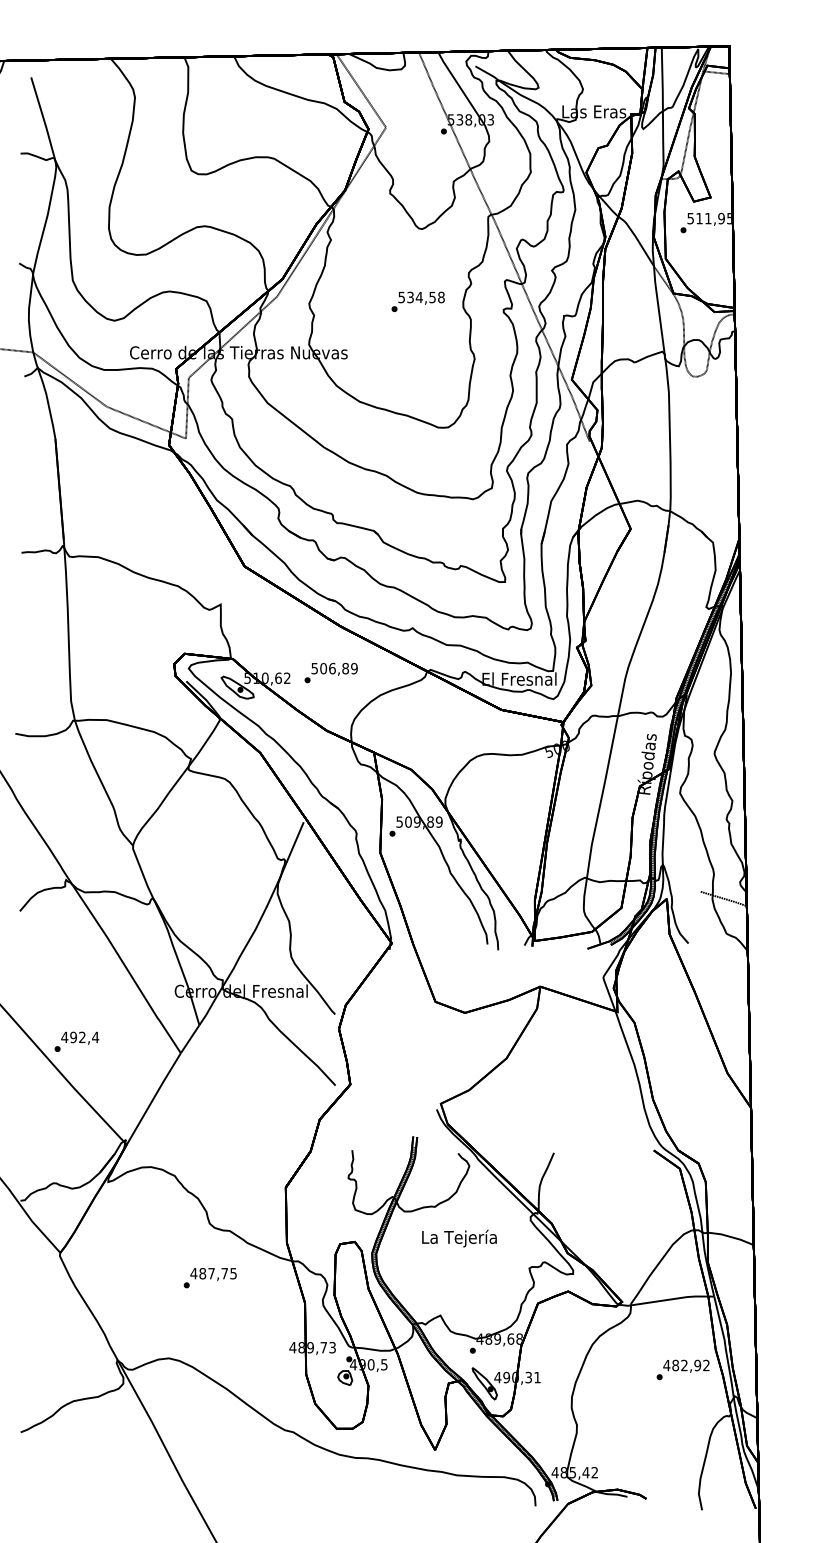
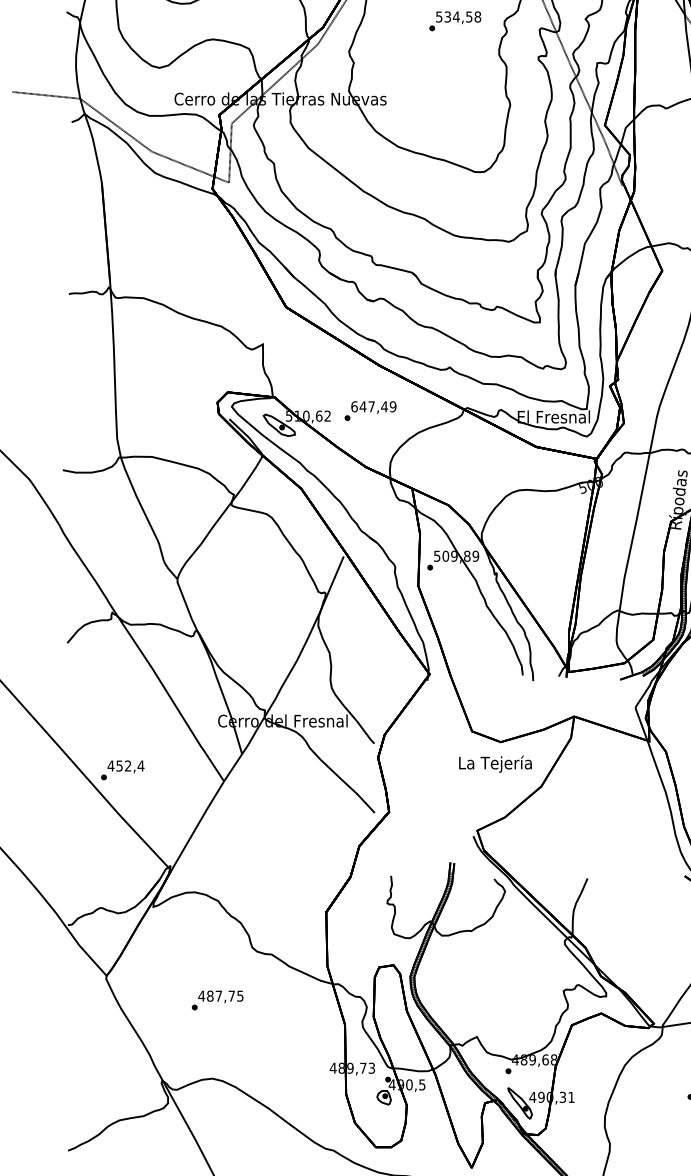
text: (417, 301) -> (454, 20), moved
text: (330, 668) -> (369, 406), 506,89 -> 647,49
text: (73, 1036) -> (119, 765), 492,4 -> 452,4
text: (459, 1238) -> (495, 764), moved
text: (209, 1278) -> (216, 1000), moved

